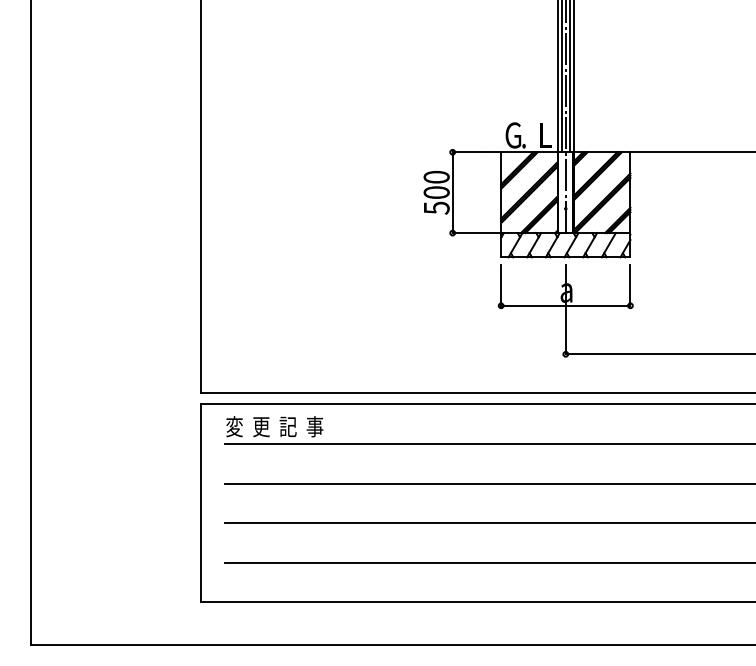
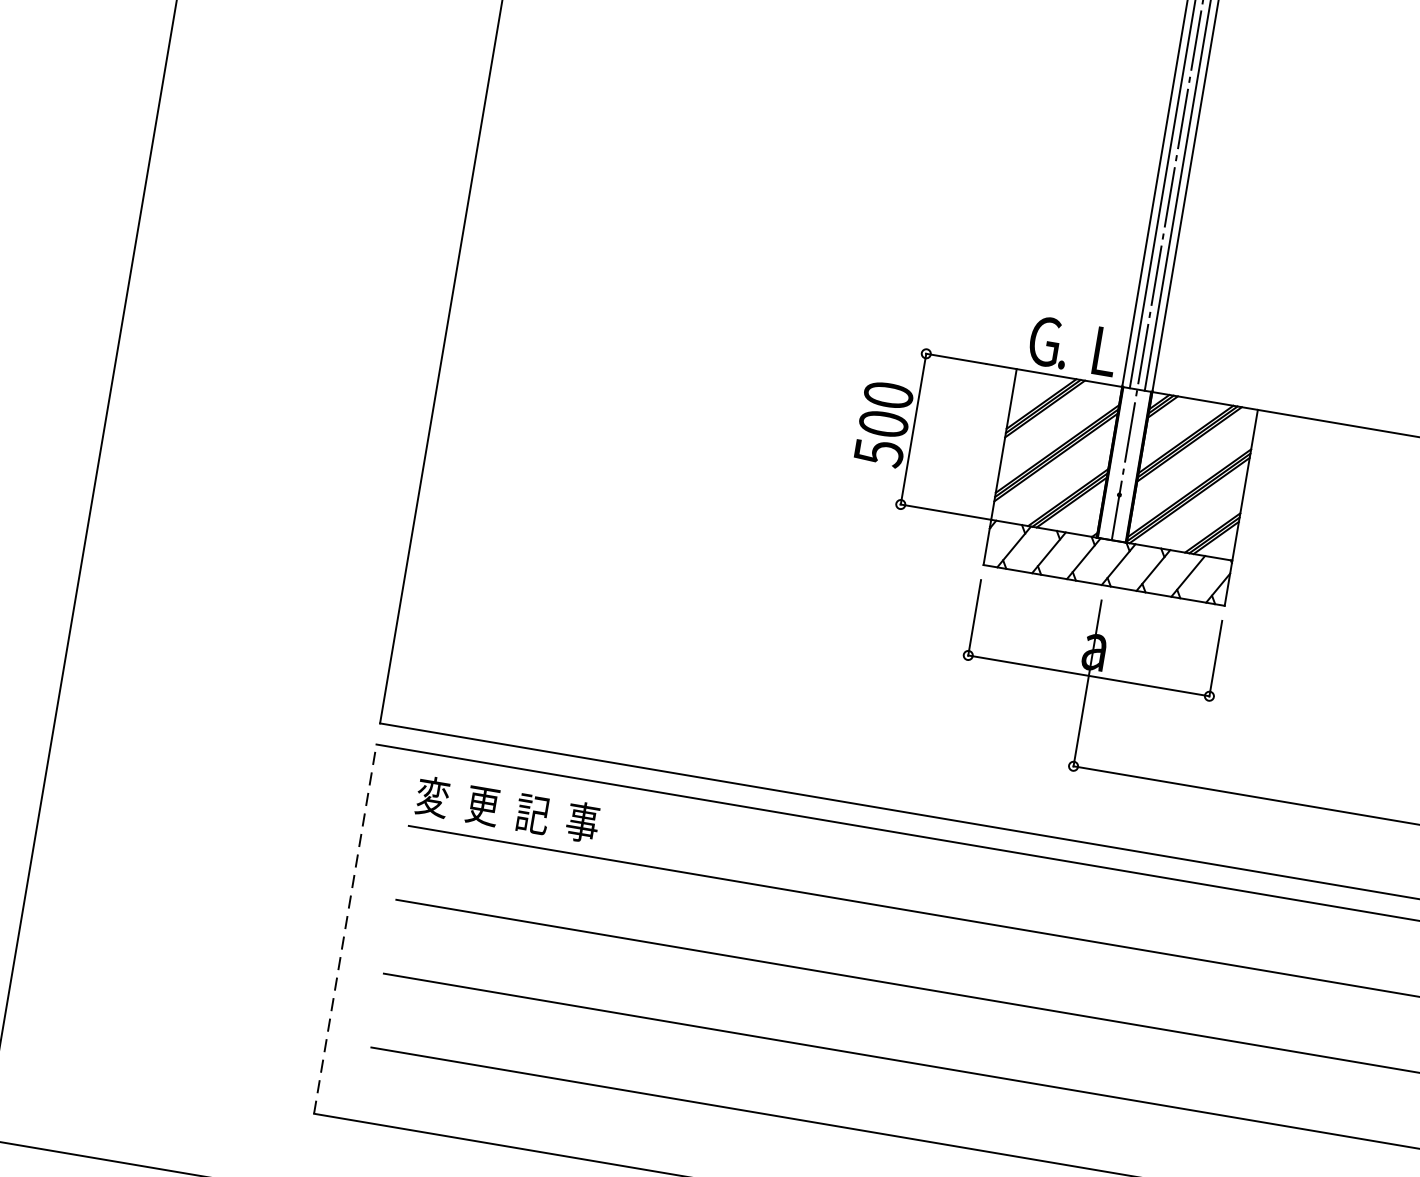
line: (200, 503) -> (345, 929), solid -> dashed

